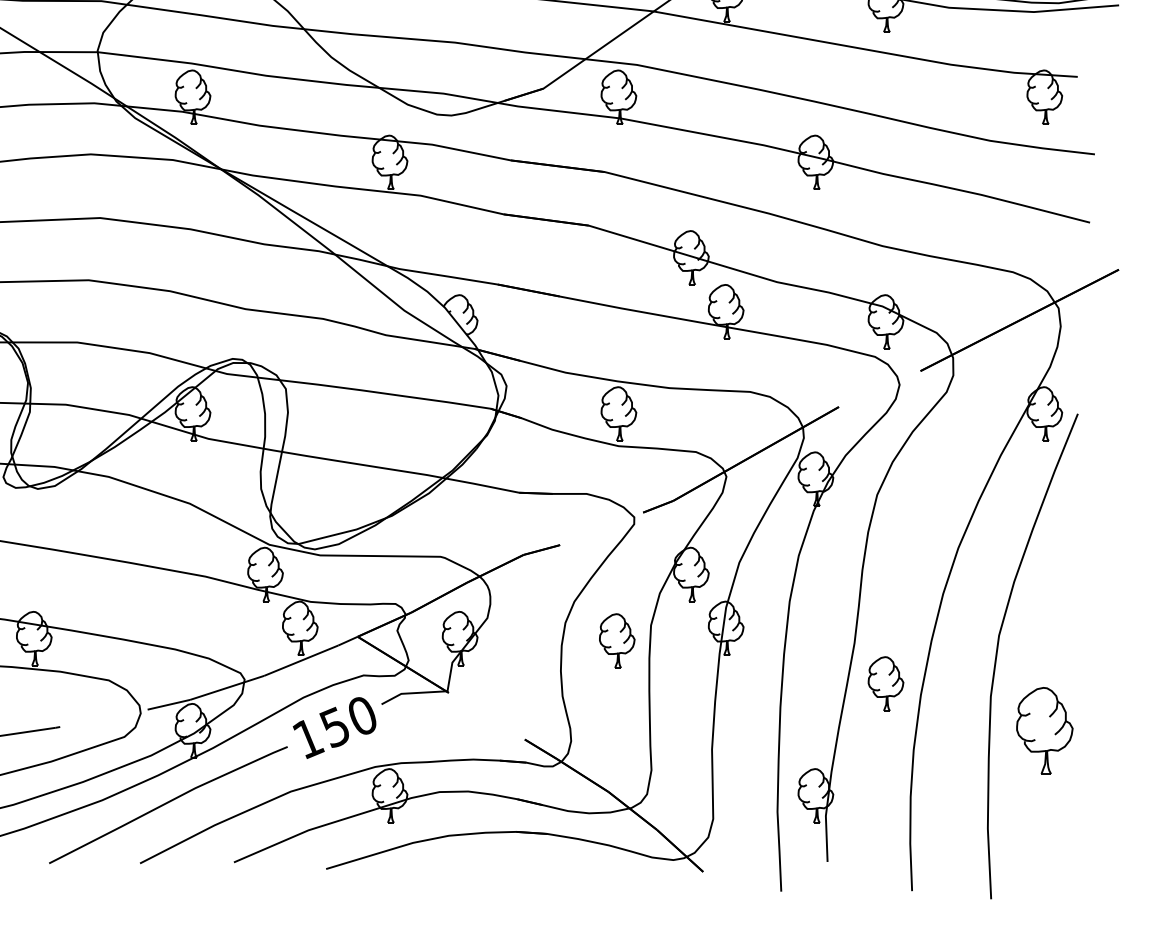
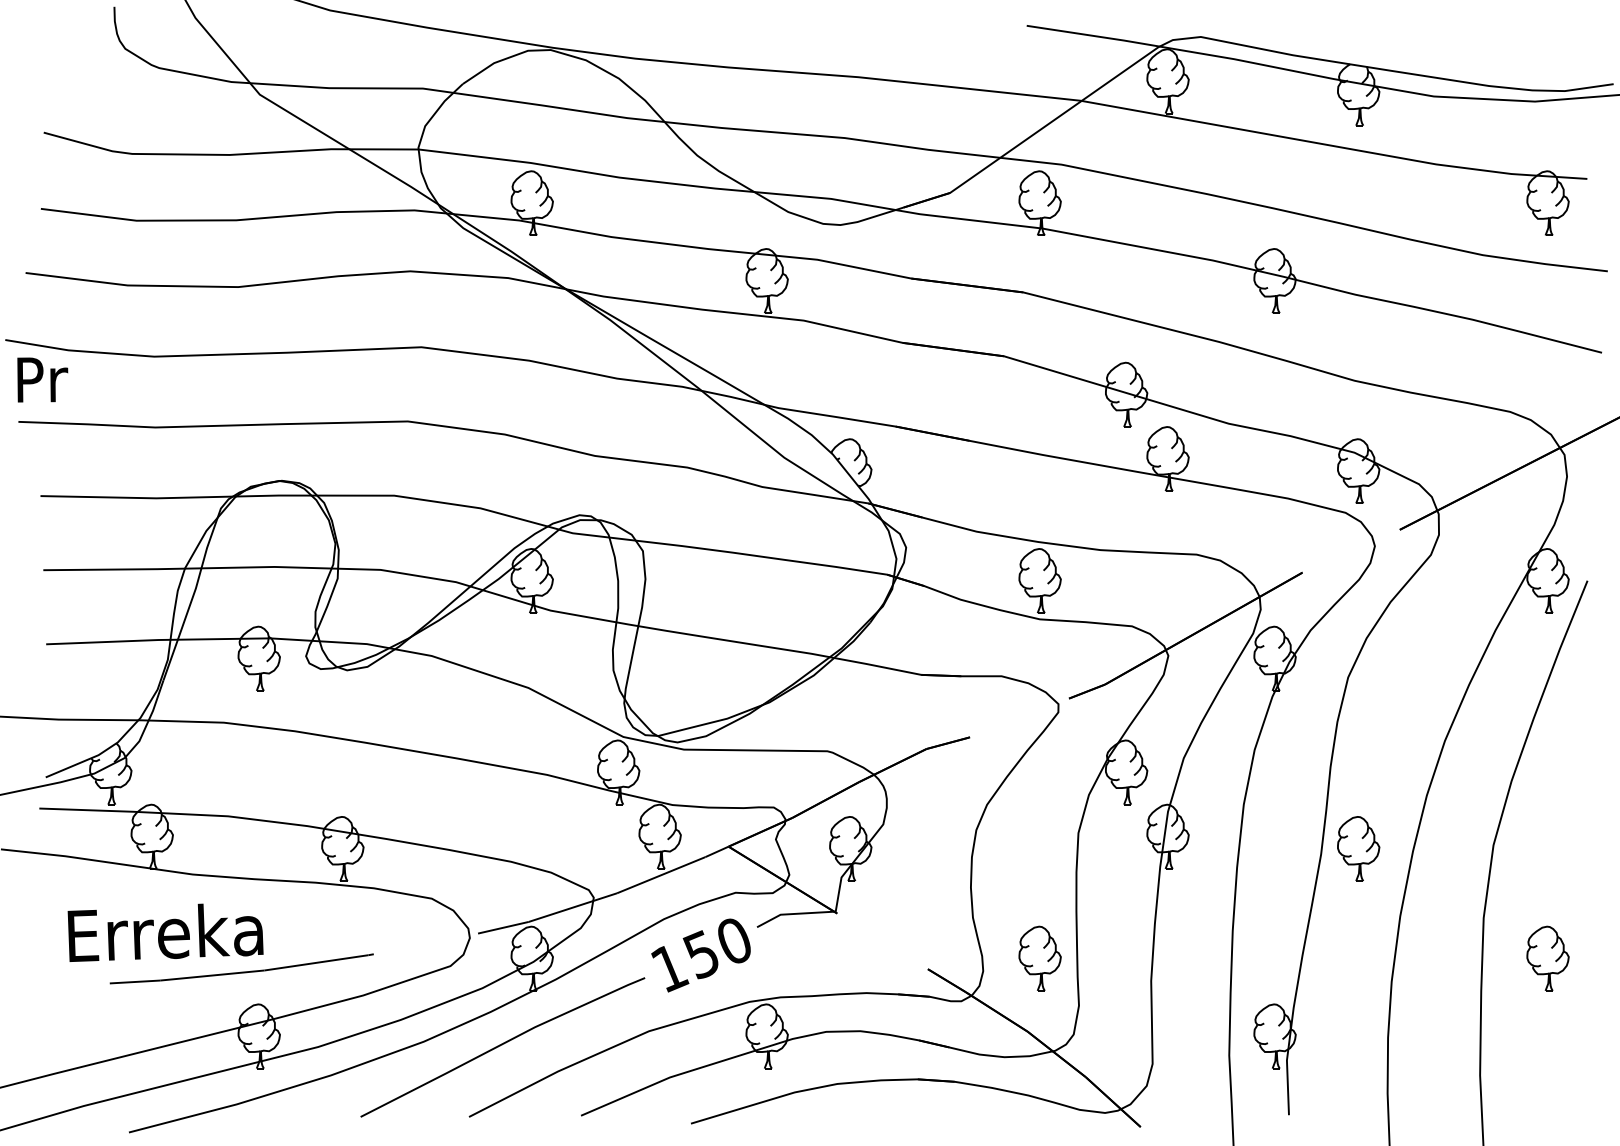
part: (616, 640) -> (1039, 958), moved
part: (885, 683) -> (1358, 848), moved
part: (1044, 730) -> (1547, 958), size x0.62

